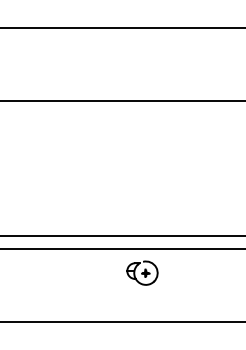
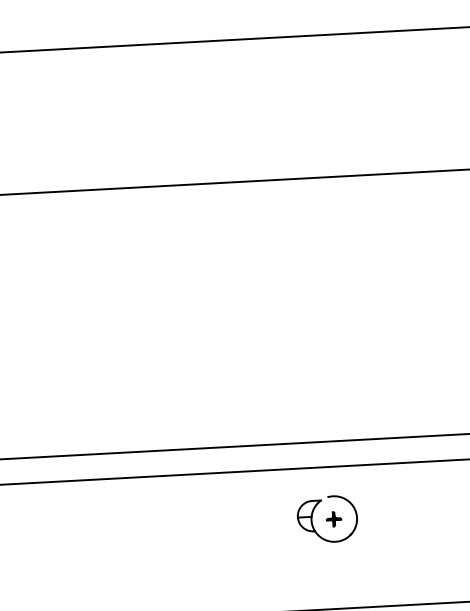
part: (142, 272) -> (327, 518), moved

